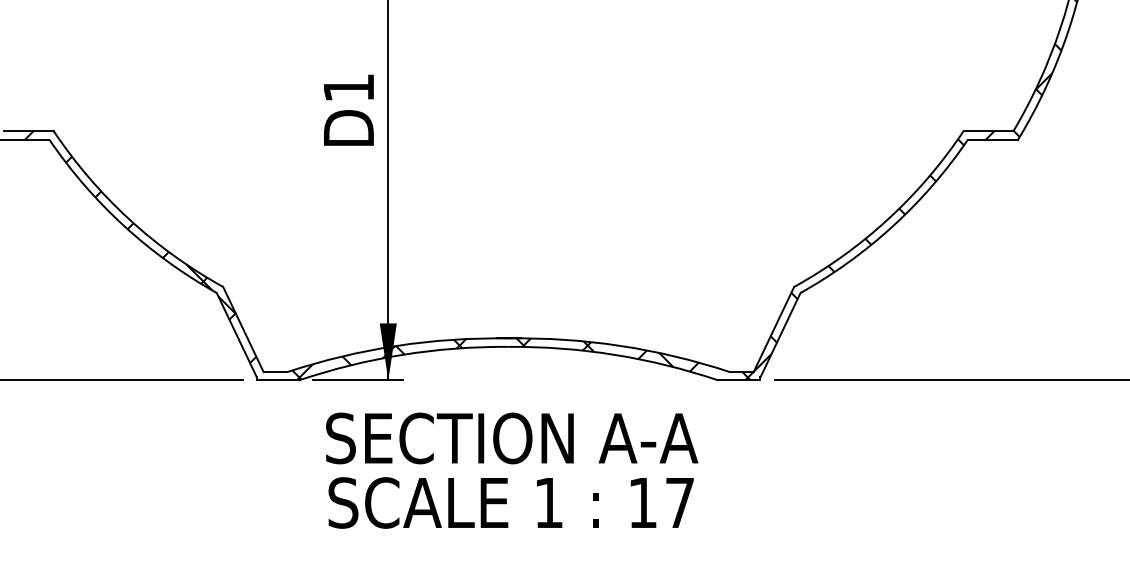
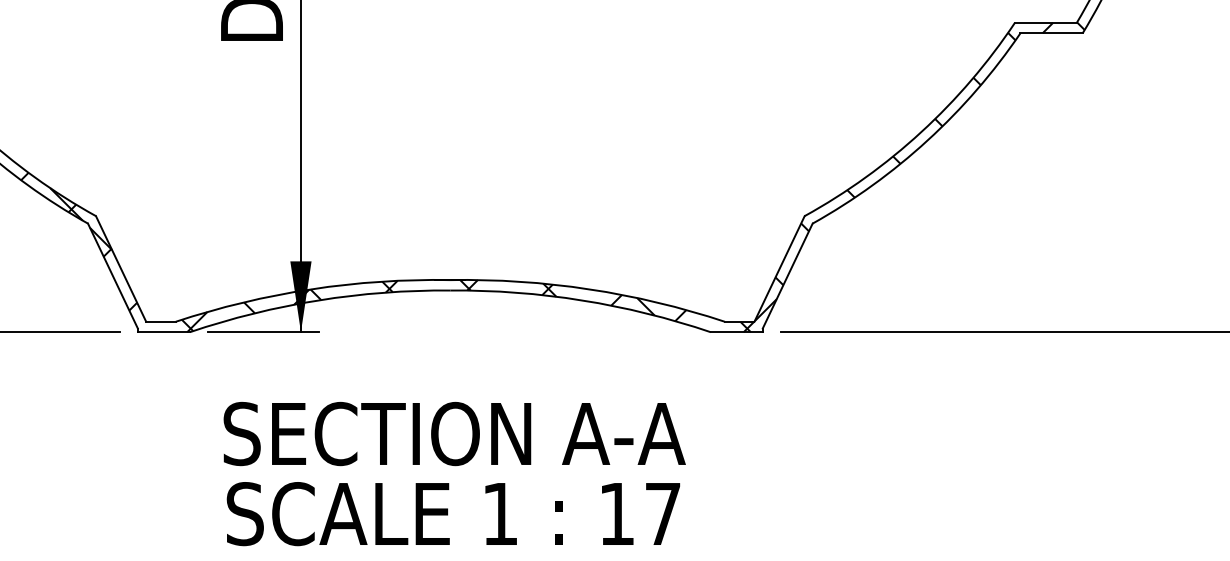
text: (512, 470) -> (455, 473), moved

